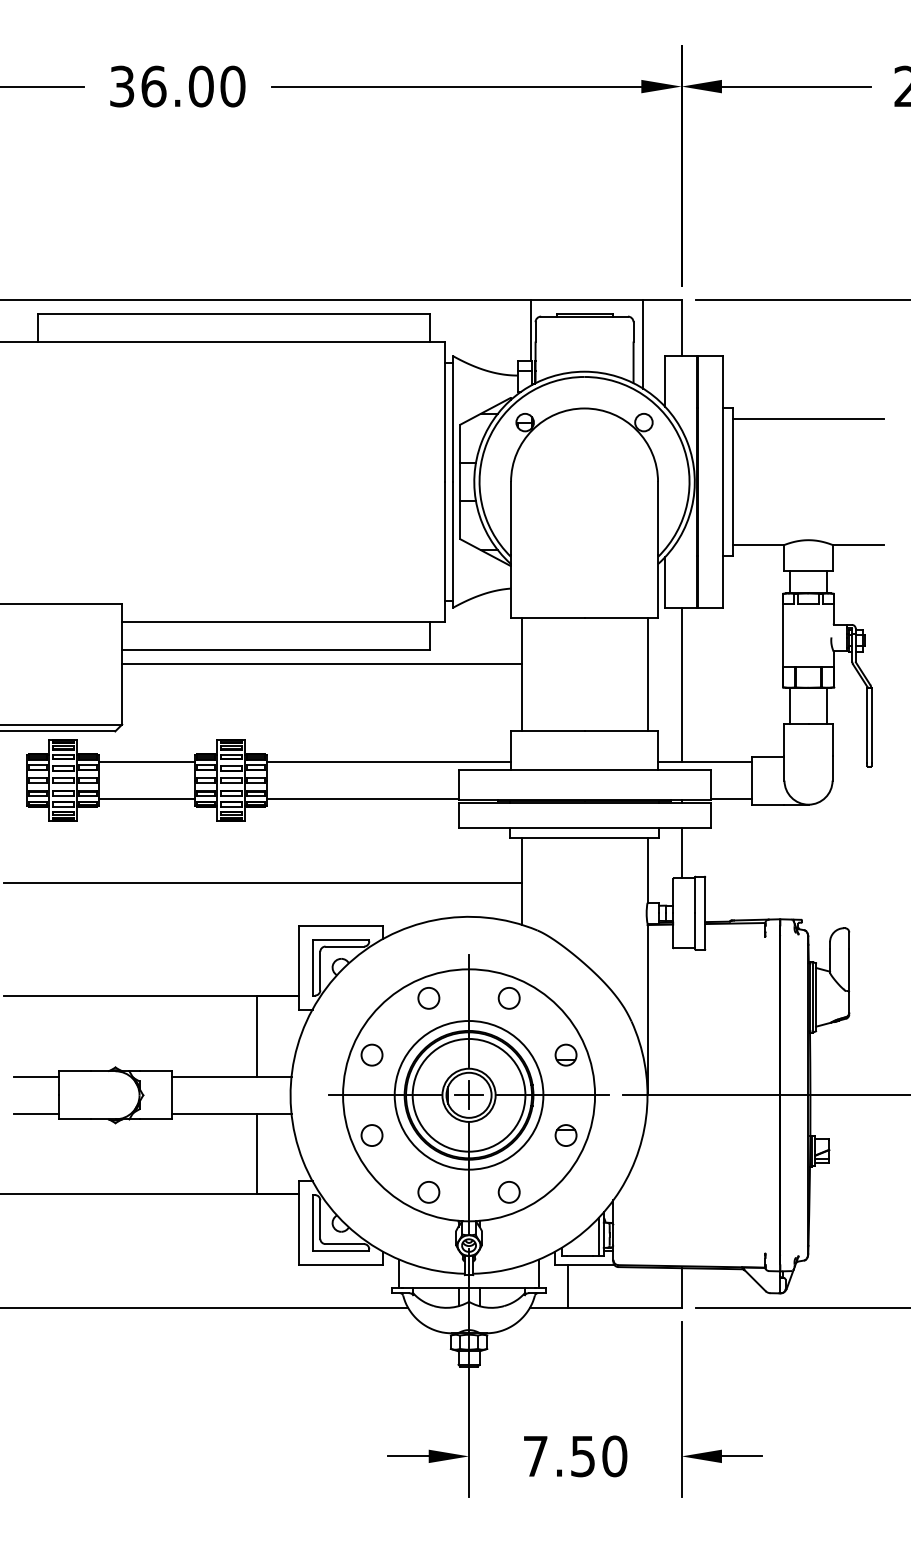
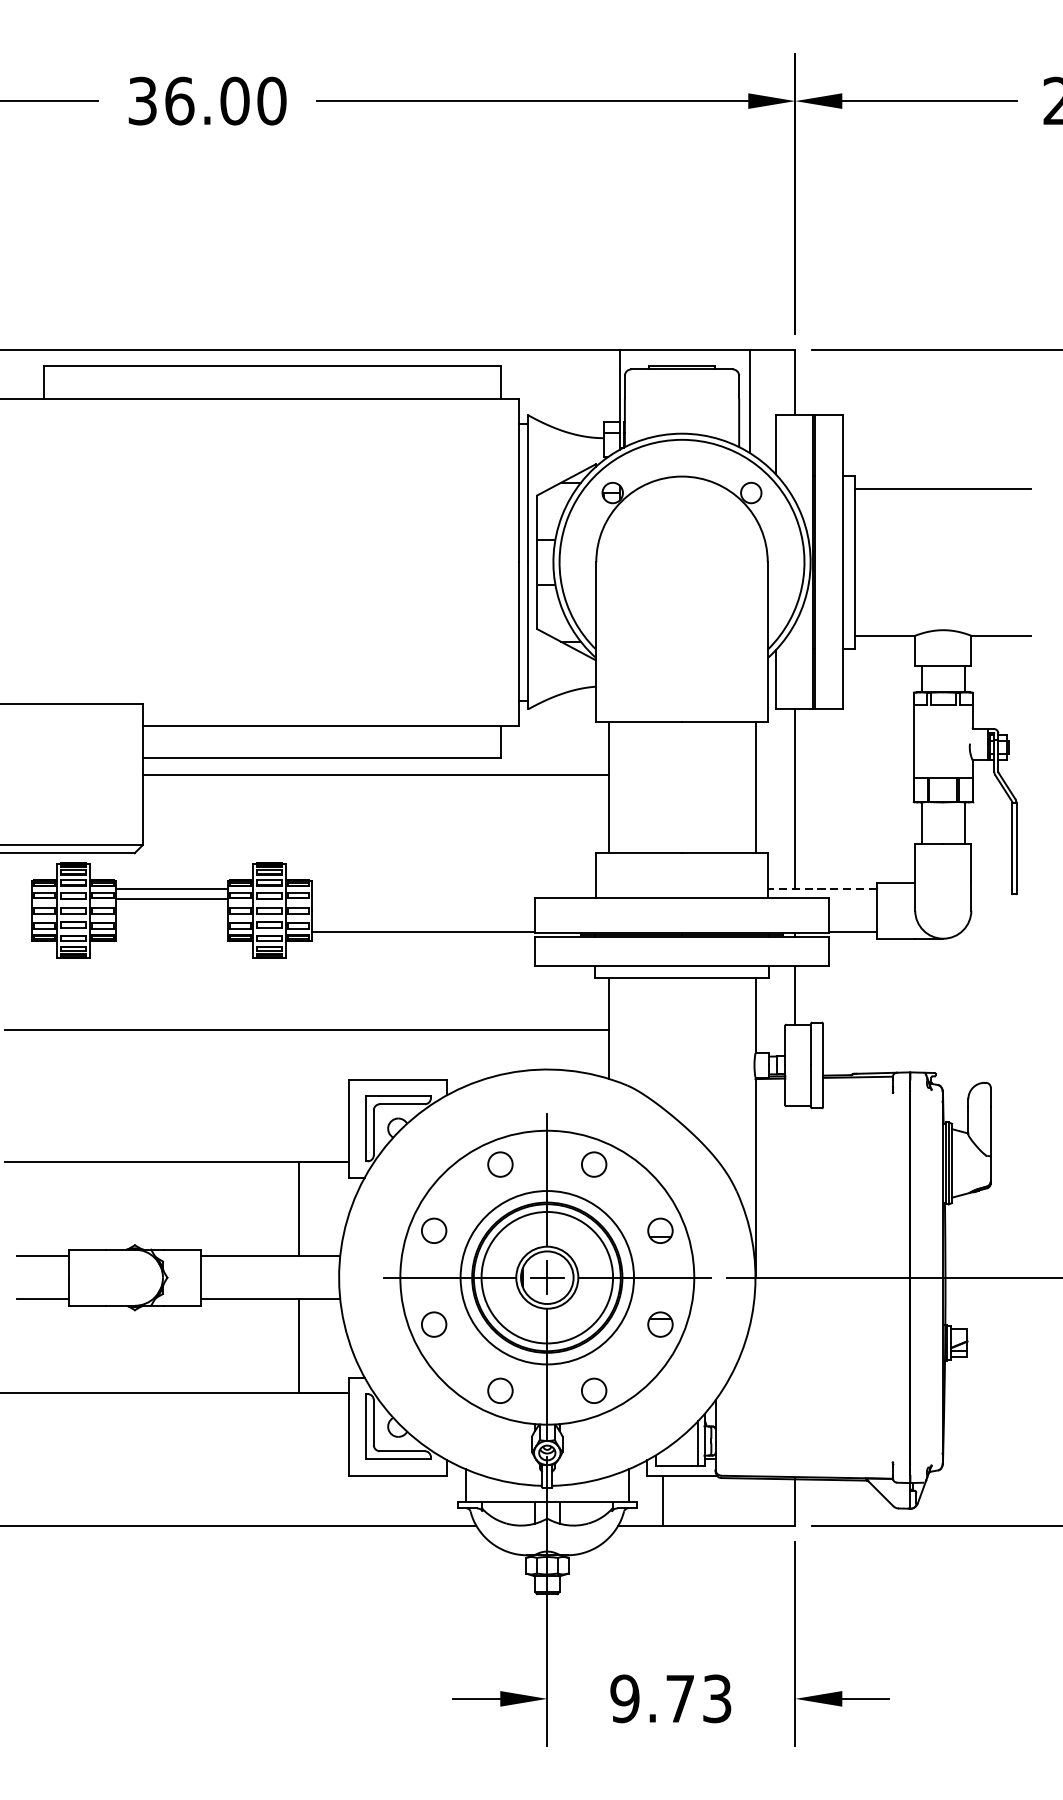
line: (388, 762) -> (453, 889), removed
line: (704, 762) -> (821, 889), solid -> dashed
line: (146, 799) -> (171, 900), moved
text: (575, 1456) -> (671, 1698), 7.50 -> 9.73

